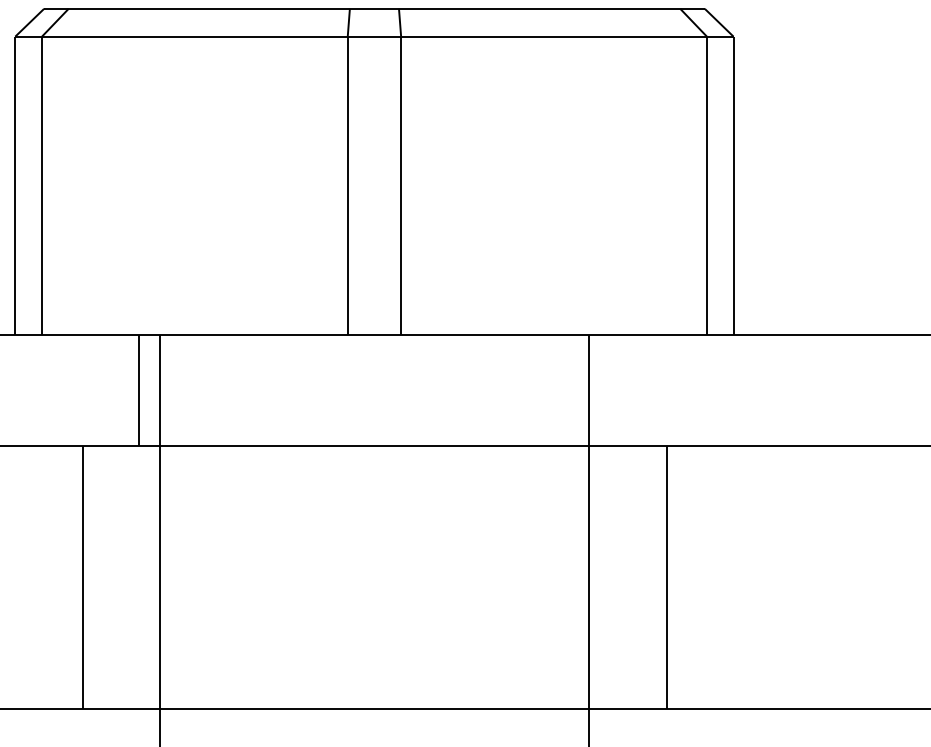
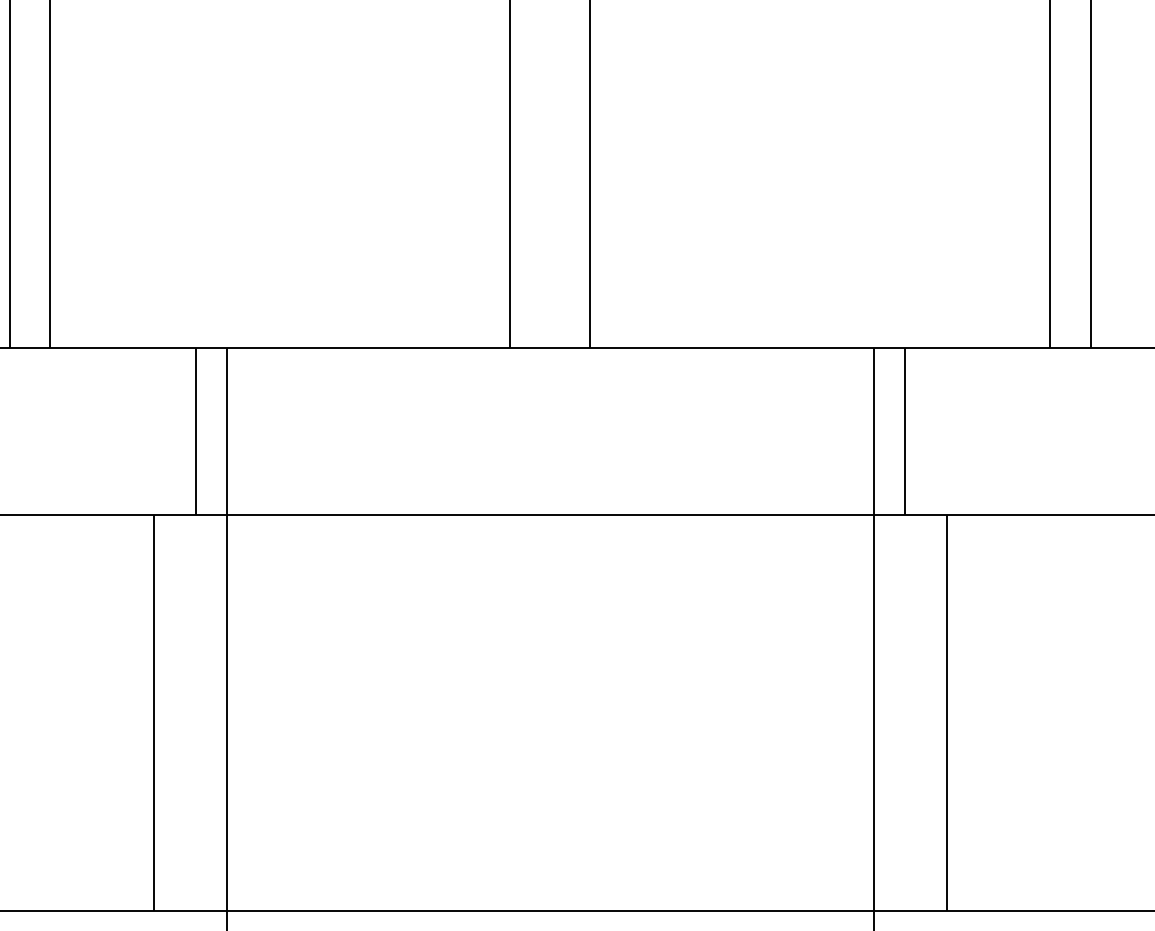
line: (610, 389) -> (905, 430), added
line: (83, 576) -> (154, 711), moved
line: (666, 576) -> (946, 711), moved

